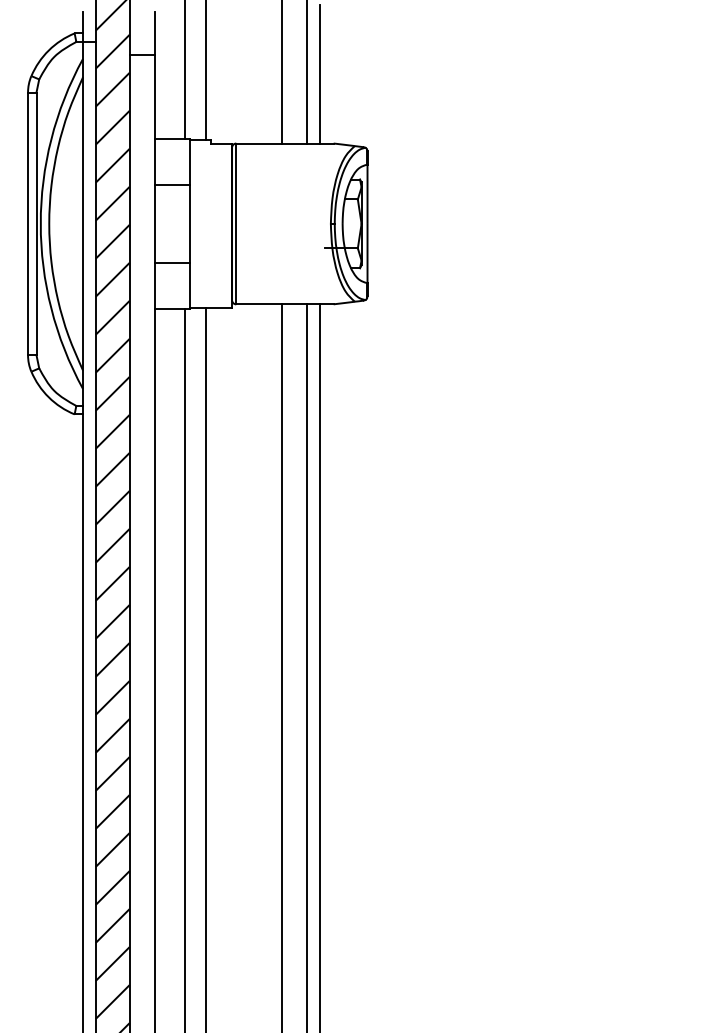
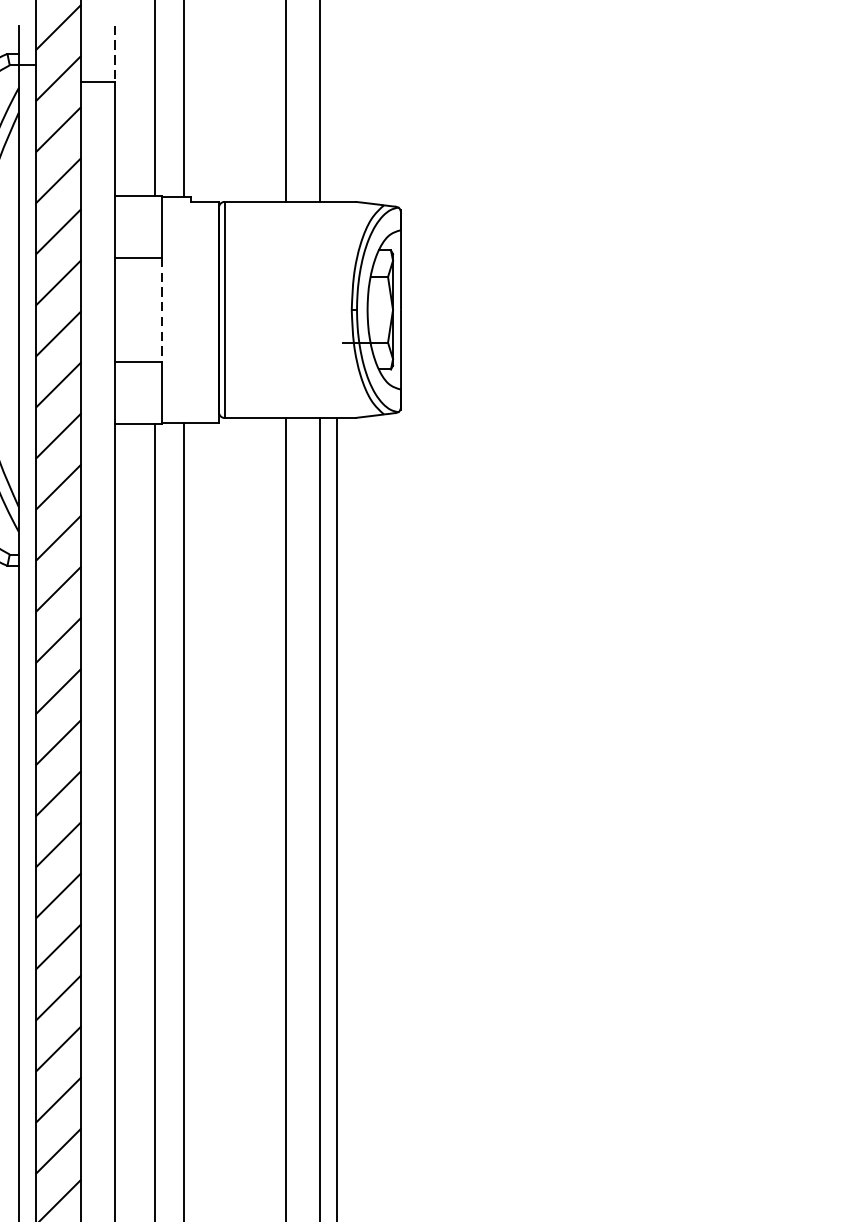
line: (155, 33) -> (116, 54), solid -> dashed
line: (319, 74) -> (336, 109), removed
line: (189, 223) -> (161, 309), solid -> dashed

